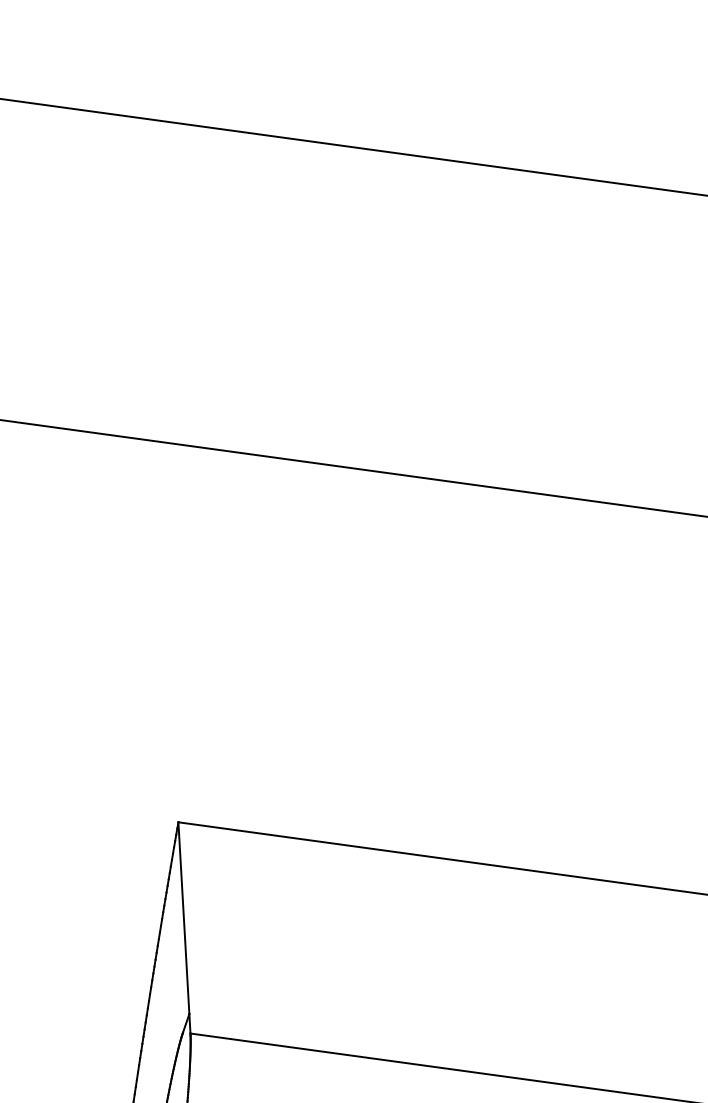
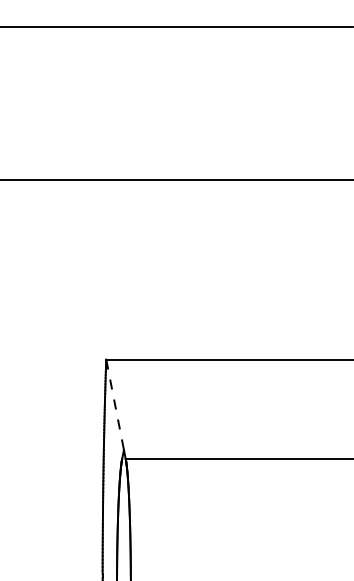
line: (184, 919) -> (115, 405), solid -> dashed

